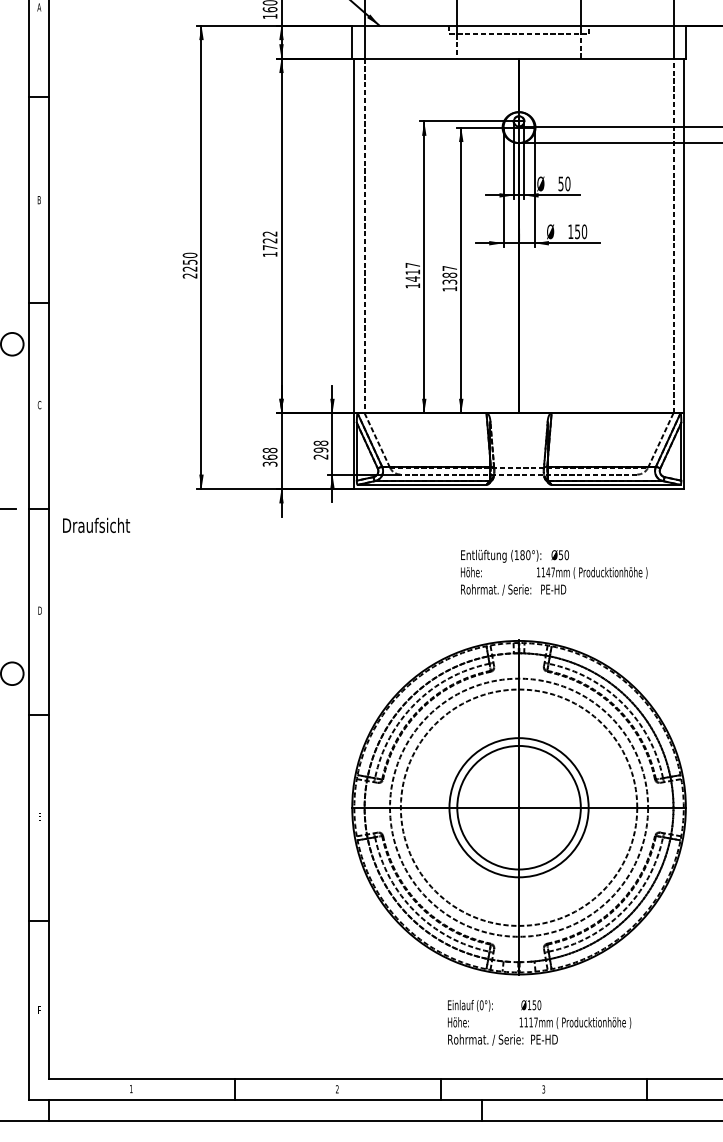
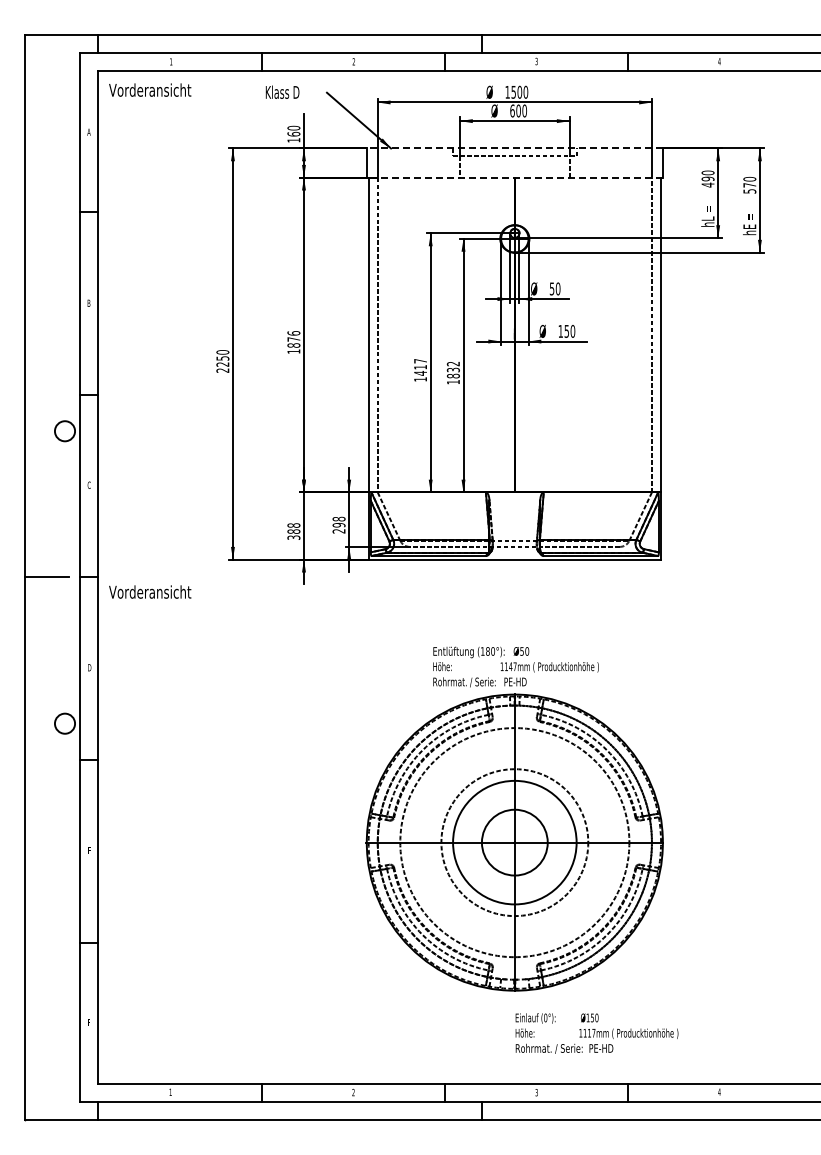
line: (518, 25) -> (514, 148), solid -> dashed
line: (518, 58) -> (514, 177), solid -> dashed
text: (269, 240) -> (293, 339), 1722 -> 1876
text: (448, 274) -> (452, 369), 1387 -> 1832
text: (269, 457) -> (293, 531), 368 -> 388
text: (108, 524) -> (150, 591), Draufsicht -> Vorderansicht
text: (553, 572) -> (515, 666), moved
circle: (518, 807) -> (514, 842), size x0.6
circle: (518, 807) -> (514, 842), size x0.7
text: (538, 1022) -> (596, 1033), moved

